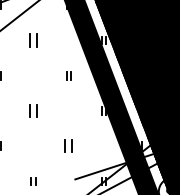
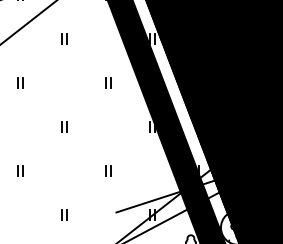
part: (33, 40) -> (64, 38), size x0.62
part: (33, 110) -> (64, 126), size x0.62
part: (68, 145) -> (108, 170), size x0.62

